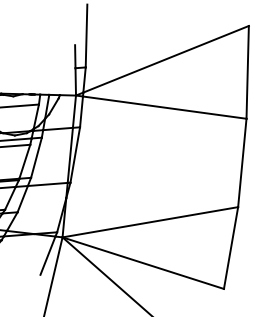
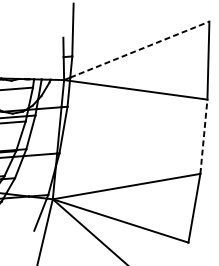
line: (166, 59) -> (140, 49), solid -> dashed
line: (242, 162) -> (204, 136), solid -> dashed

